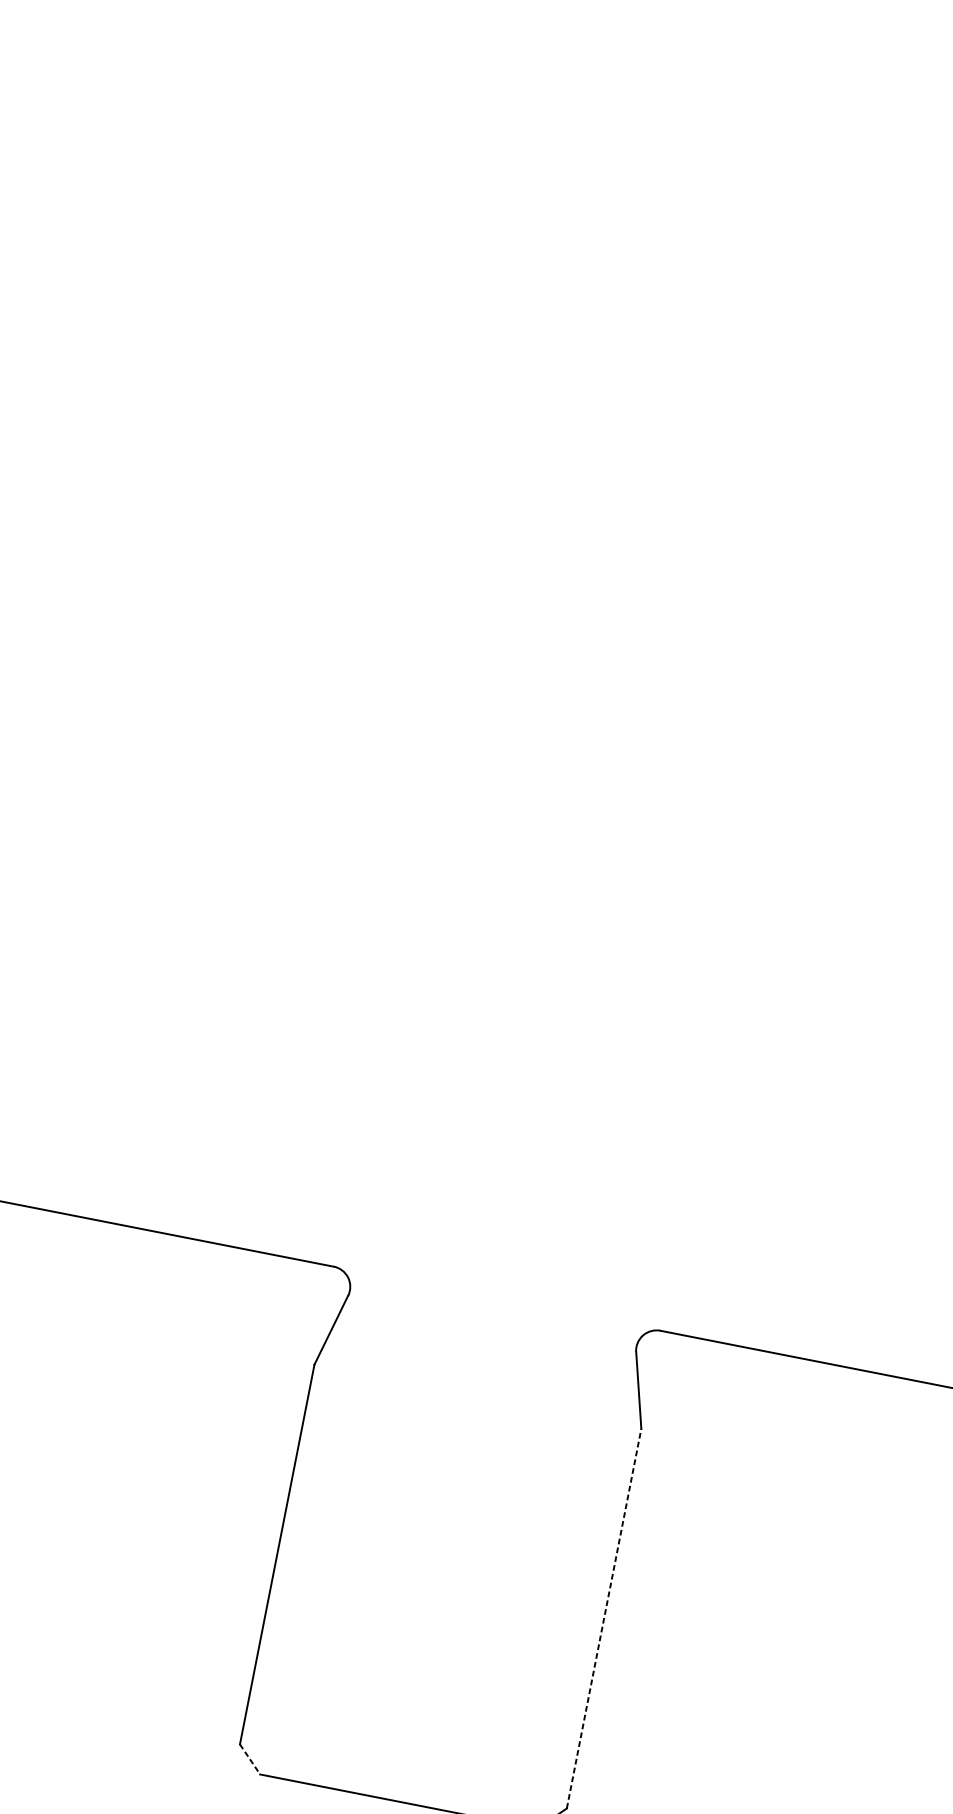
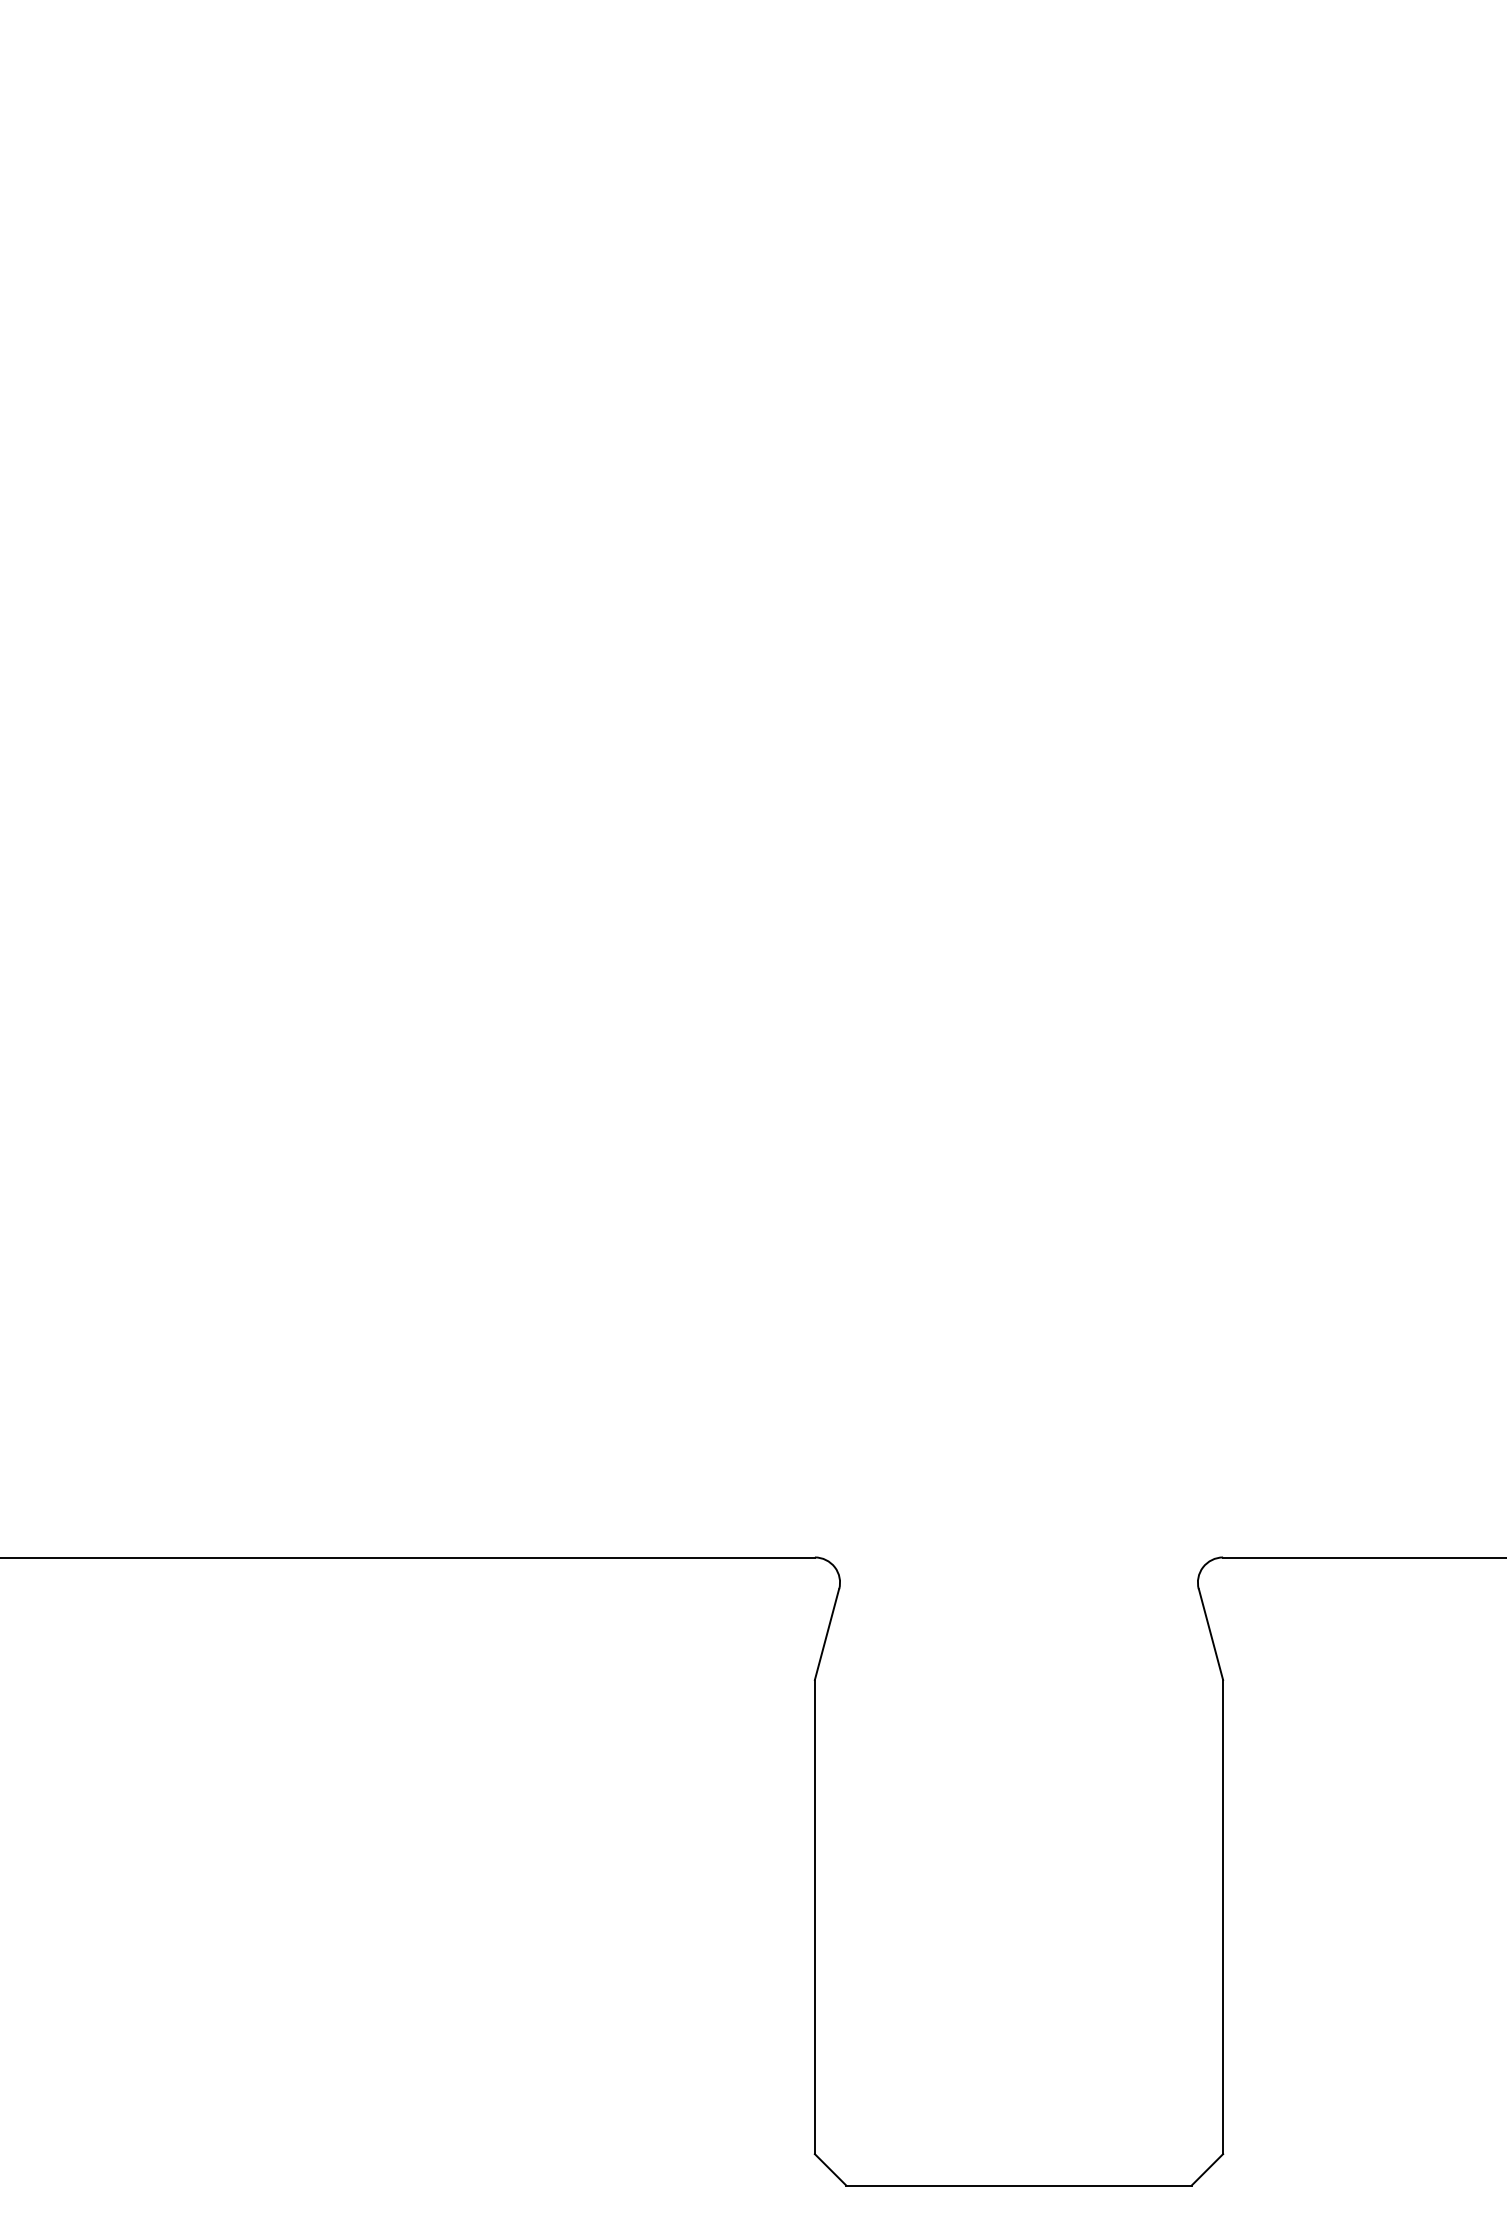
line: (604, 1618) -> (1223, 1916), dashed -> solid
line: (249, 1759) -> (830, 2170), dashed -> solid

